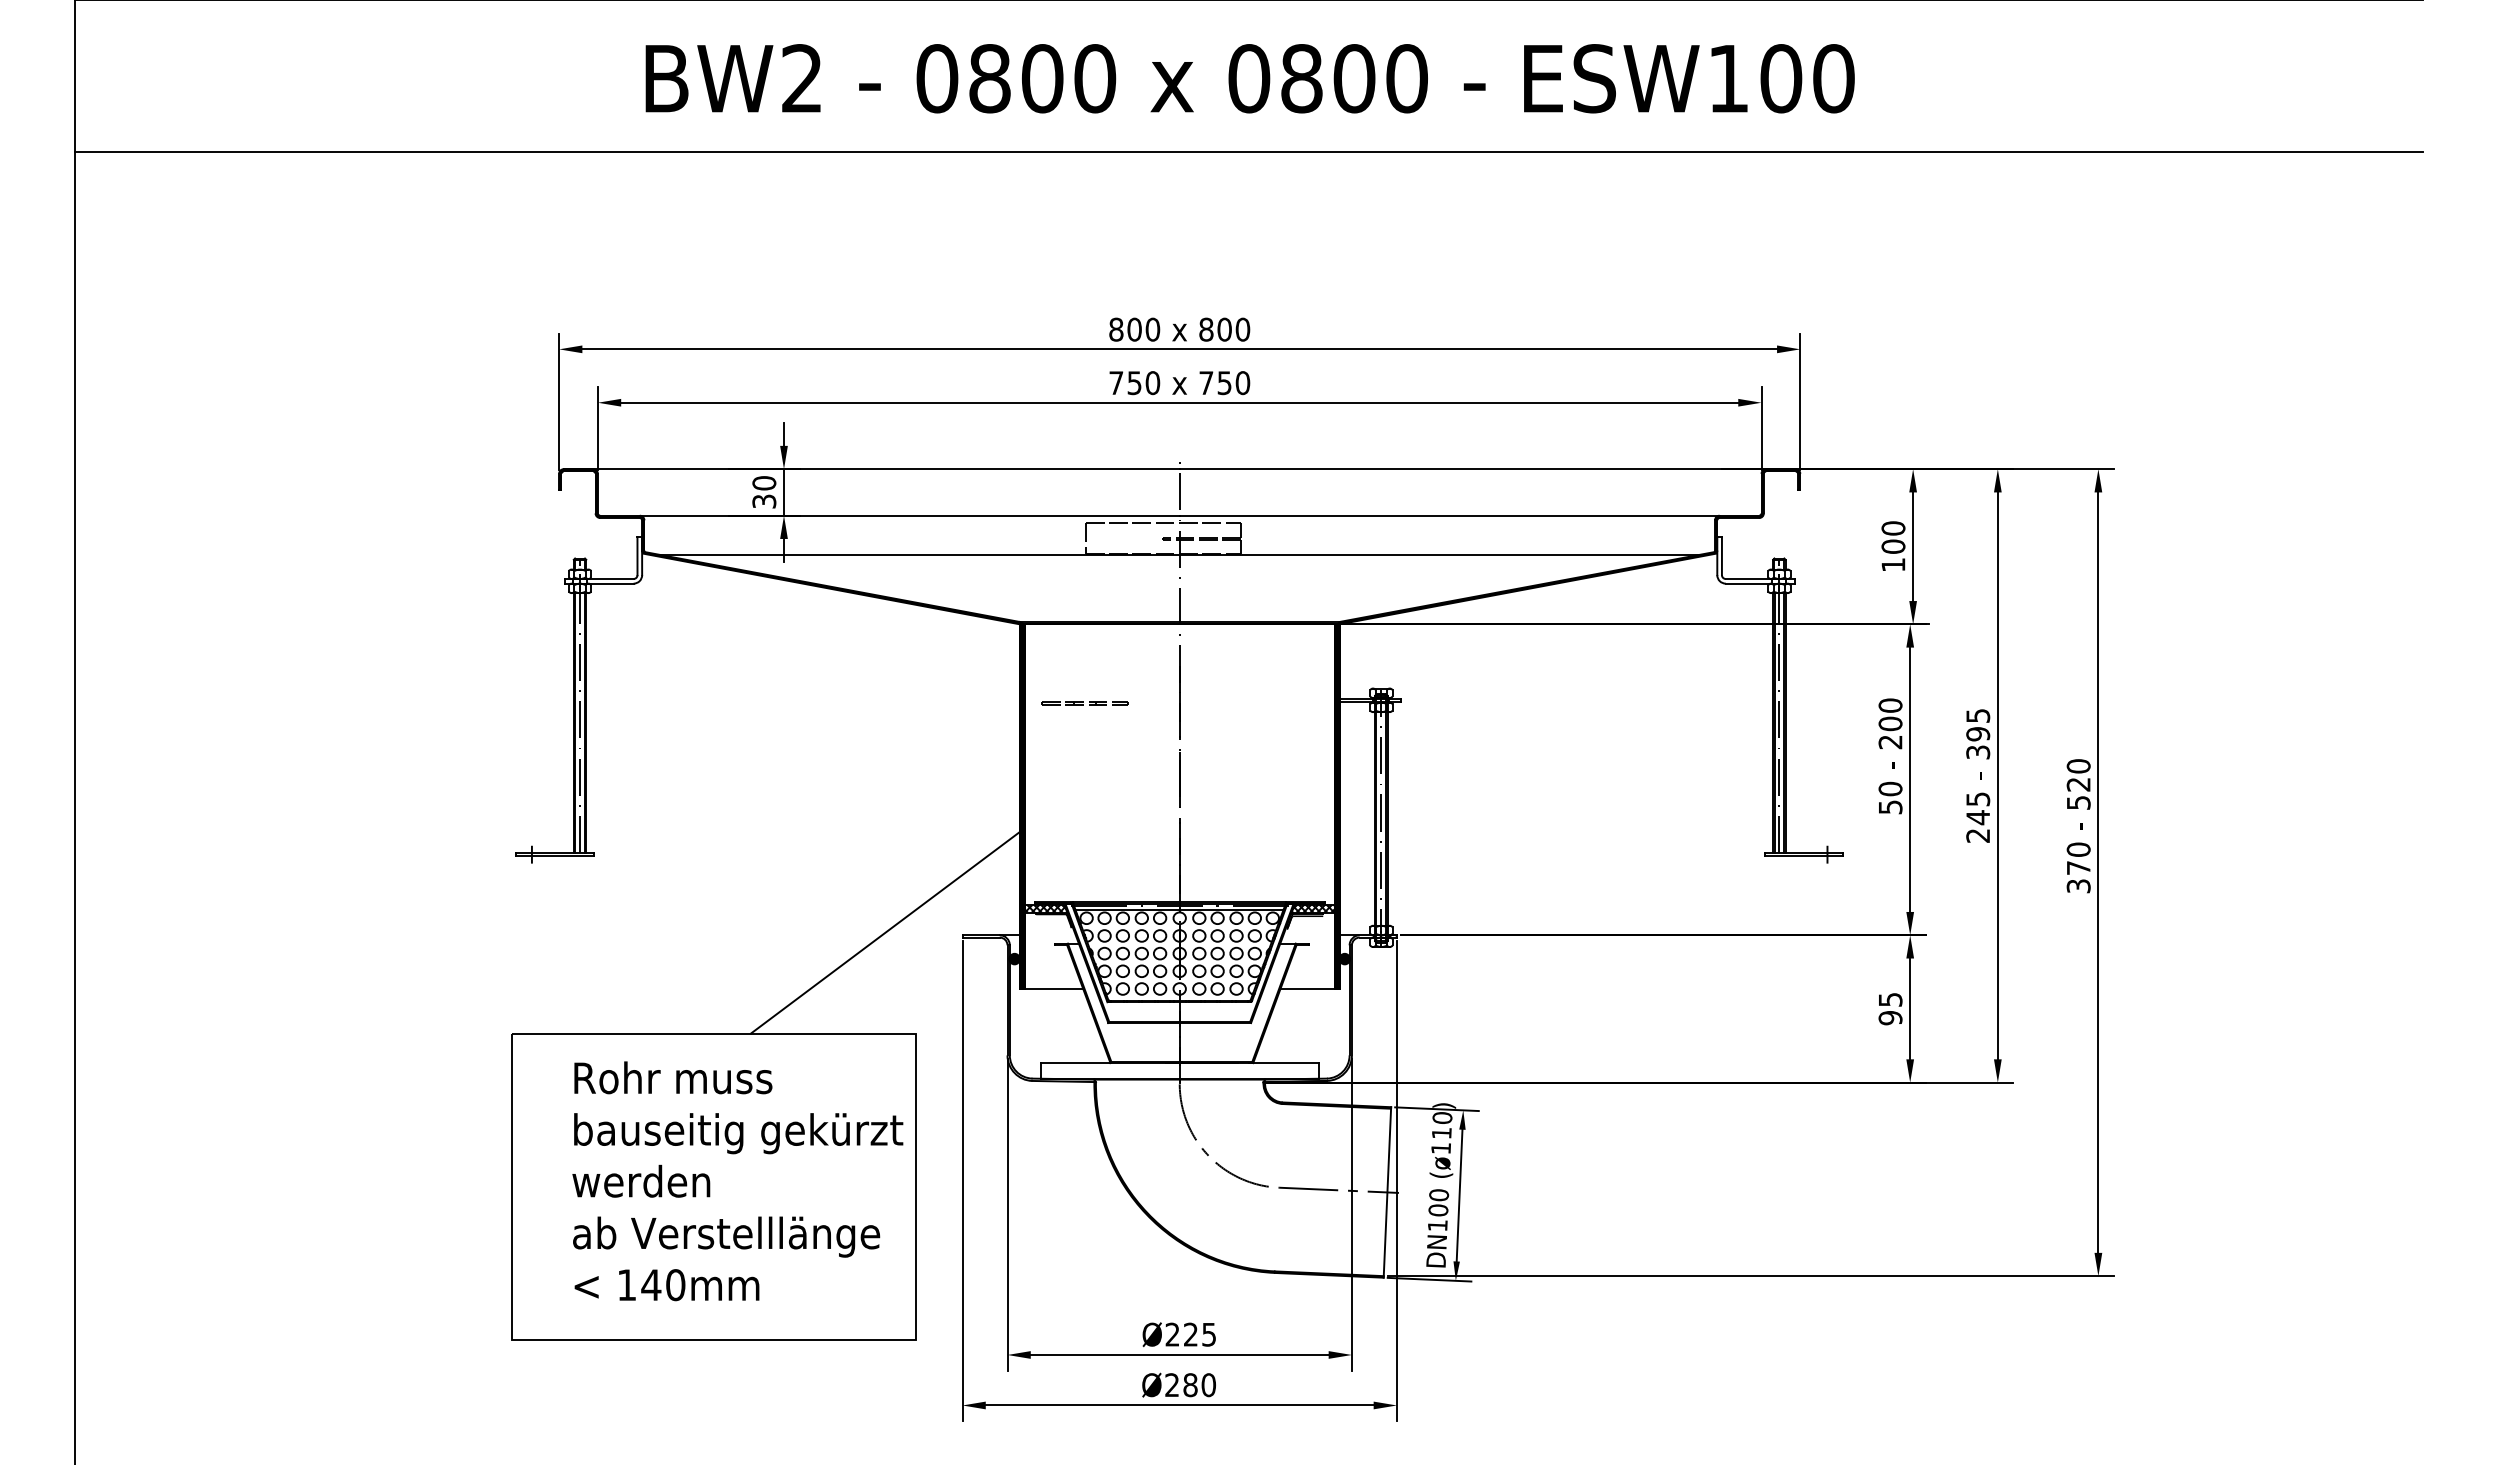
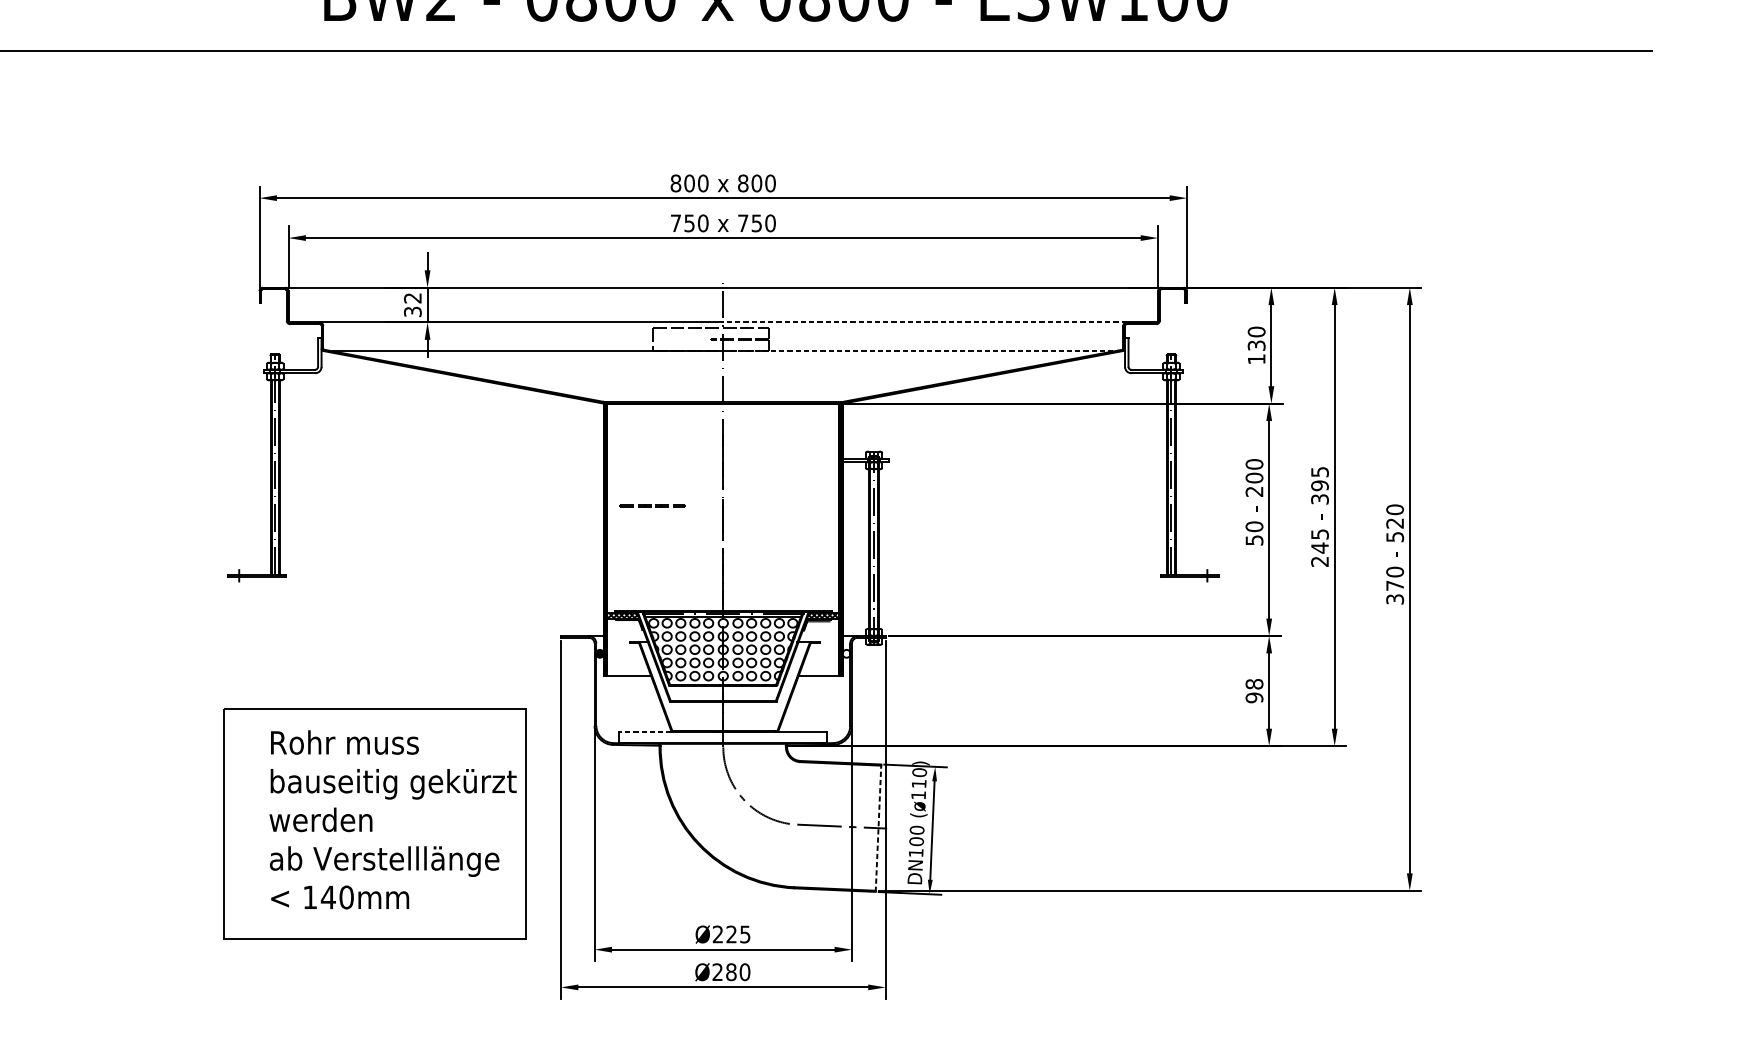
text: (764, 483) -> (413, 298), 30 -> 32
line: (1449, 515) -> (924, 322), solid -> dashed
text: (1893, 546) -> (1256, 345), 100 -> 130
line: (1440, 554) -> (918, 351), solid -> dashed
line: (1083, 702) -> (651, 505), moved
line: (886, 931) -> (504, 633), removed
fill: (1344, 958) -> (846, 653), removed
text: (1890, 999) -> (1254, 684), 95 -> 98
line: (1075, 1063) -> (645, 731), solid -> dashed
line: (1387, 1191) -> (878, 827), solid -> dashed

